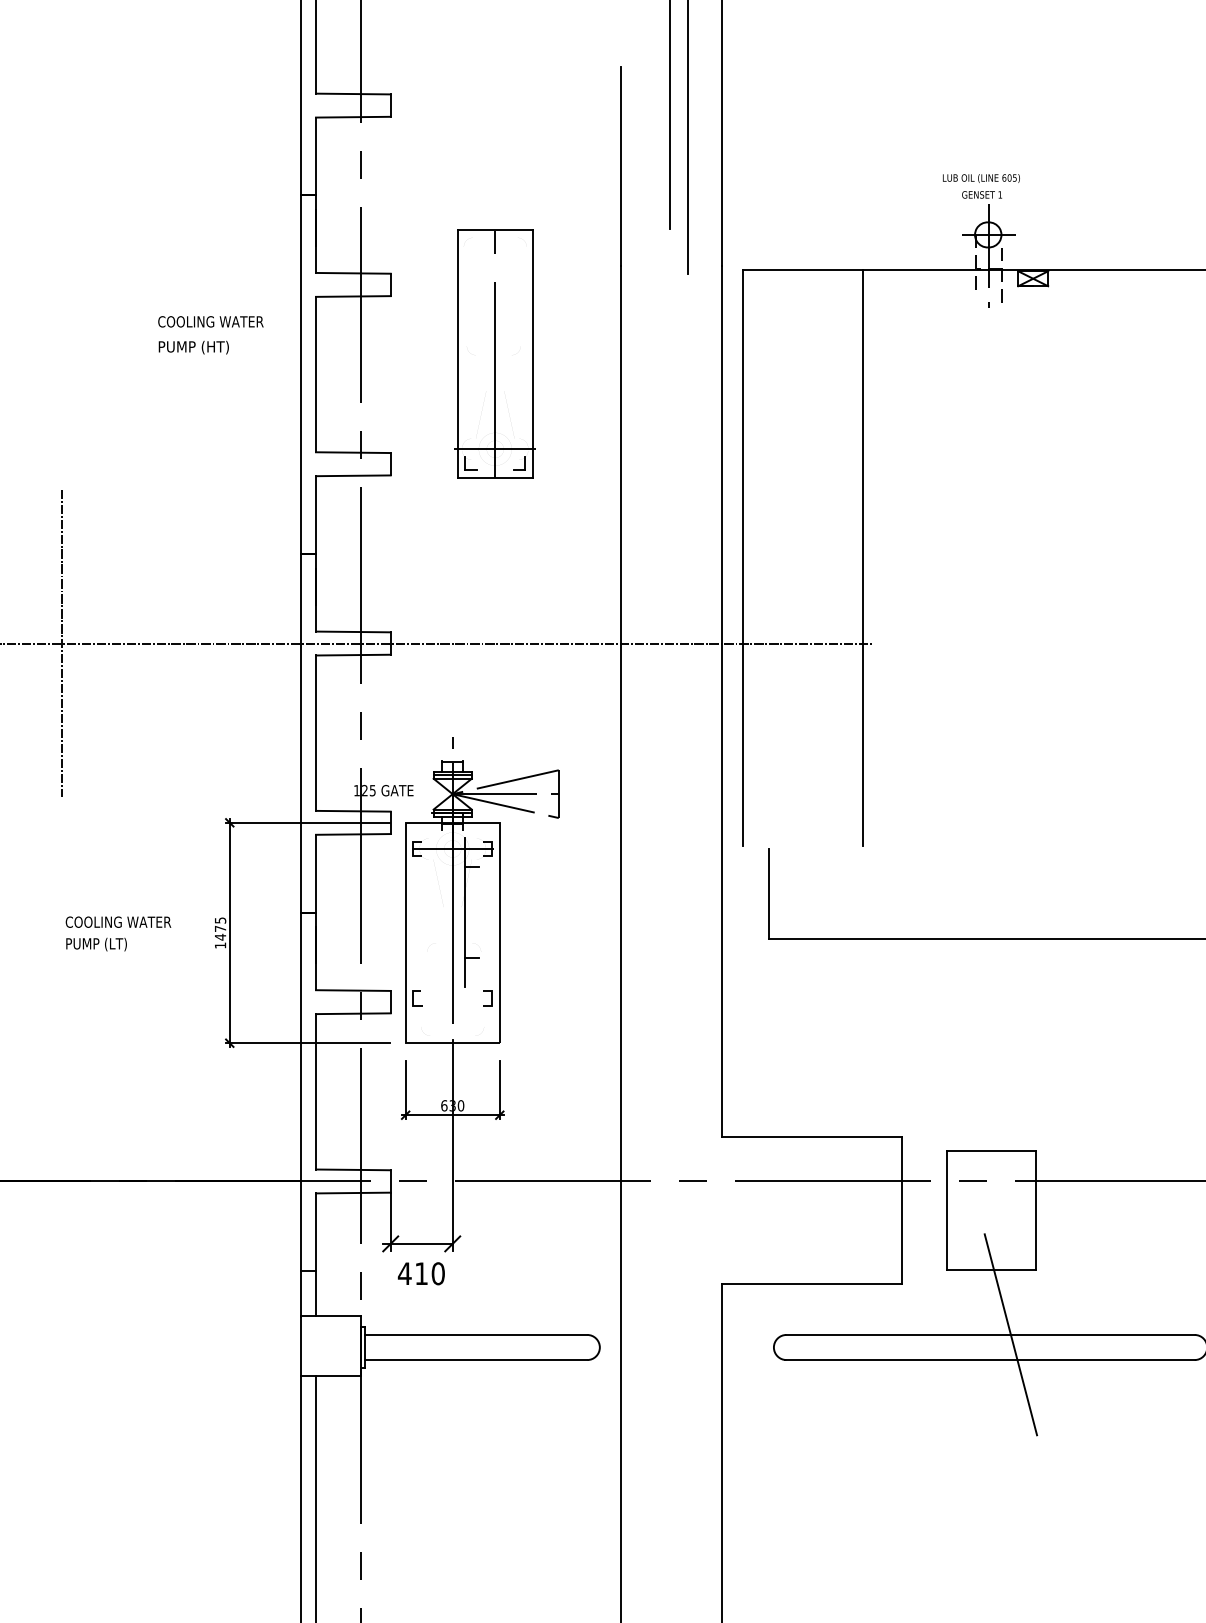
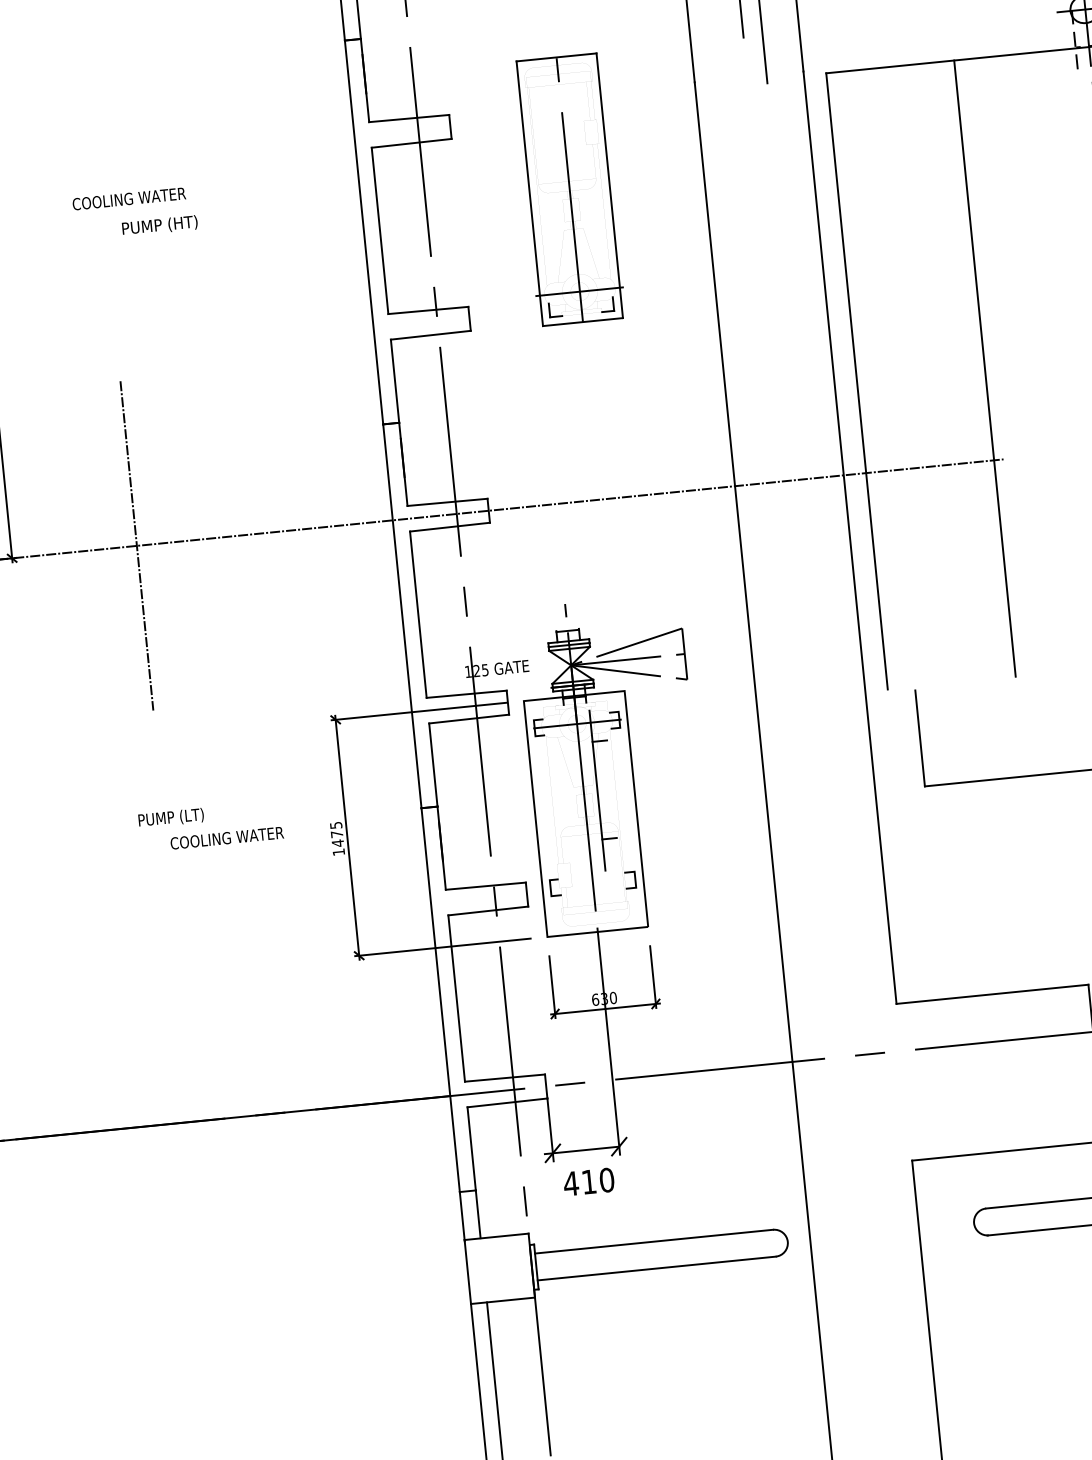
text: (210, 321) -> (128, 198), moved
text: (193, 347) -> (159, 225), moved
text: (96, 944) -> (171, 818), moved

